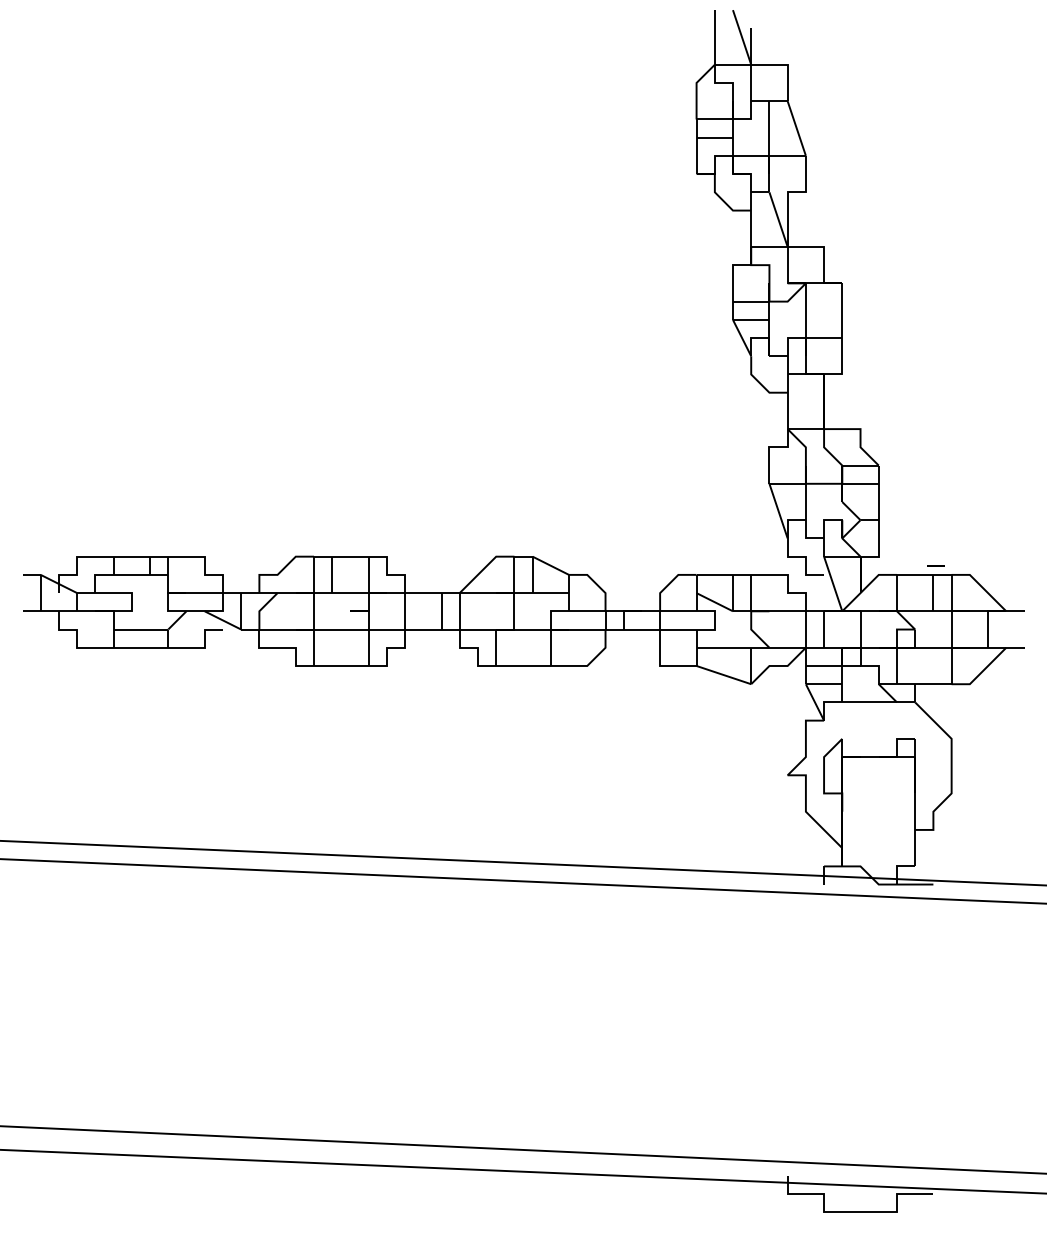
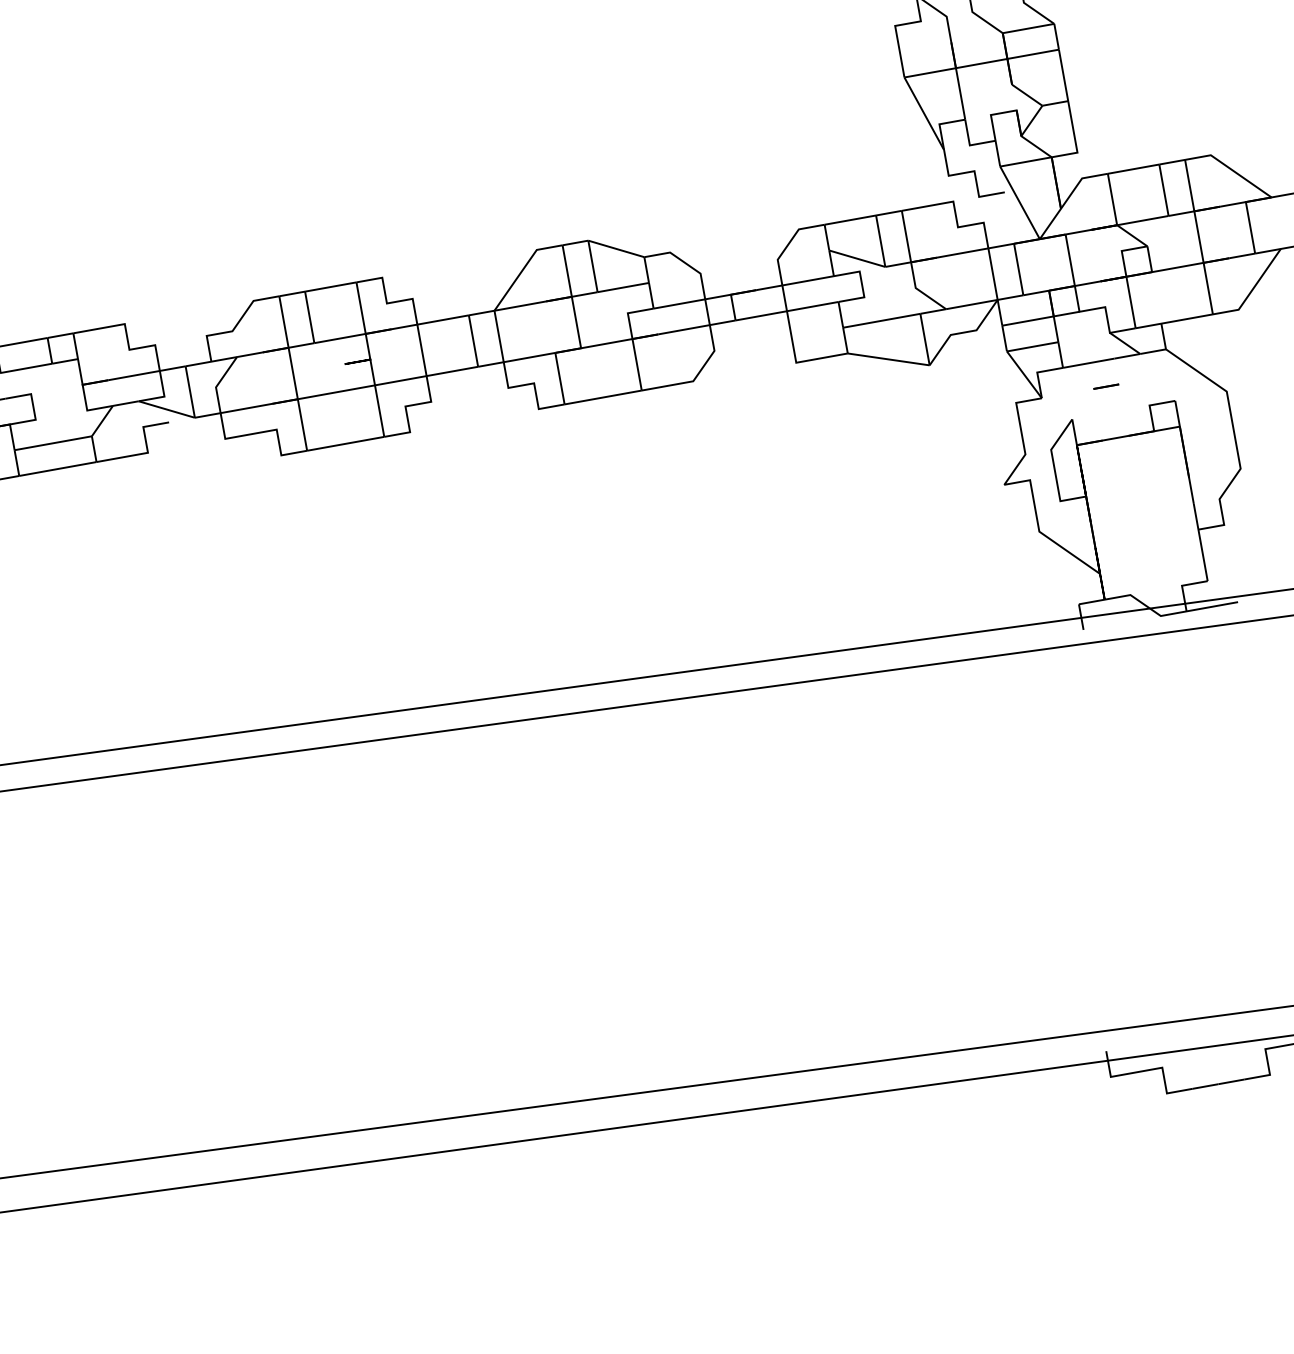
line: (935, 565) -> (1106, 386), moved

